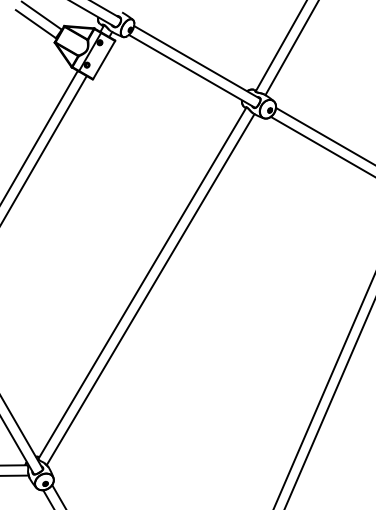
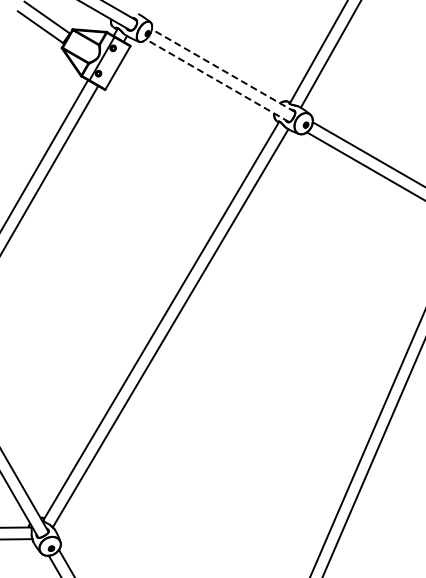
line: (197, 62) -> (223, 70), solid -> dashed
line: (191, 71) -> (217, 80), solid -> dashed

